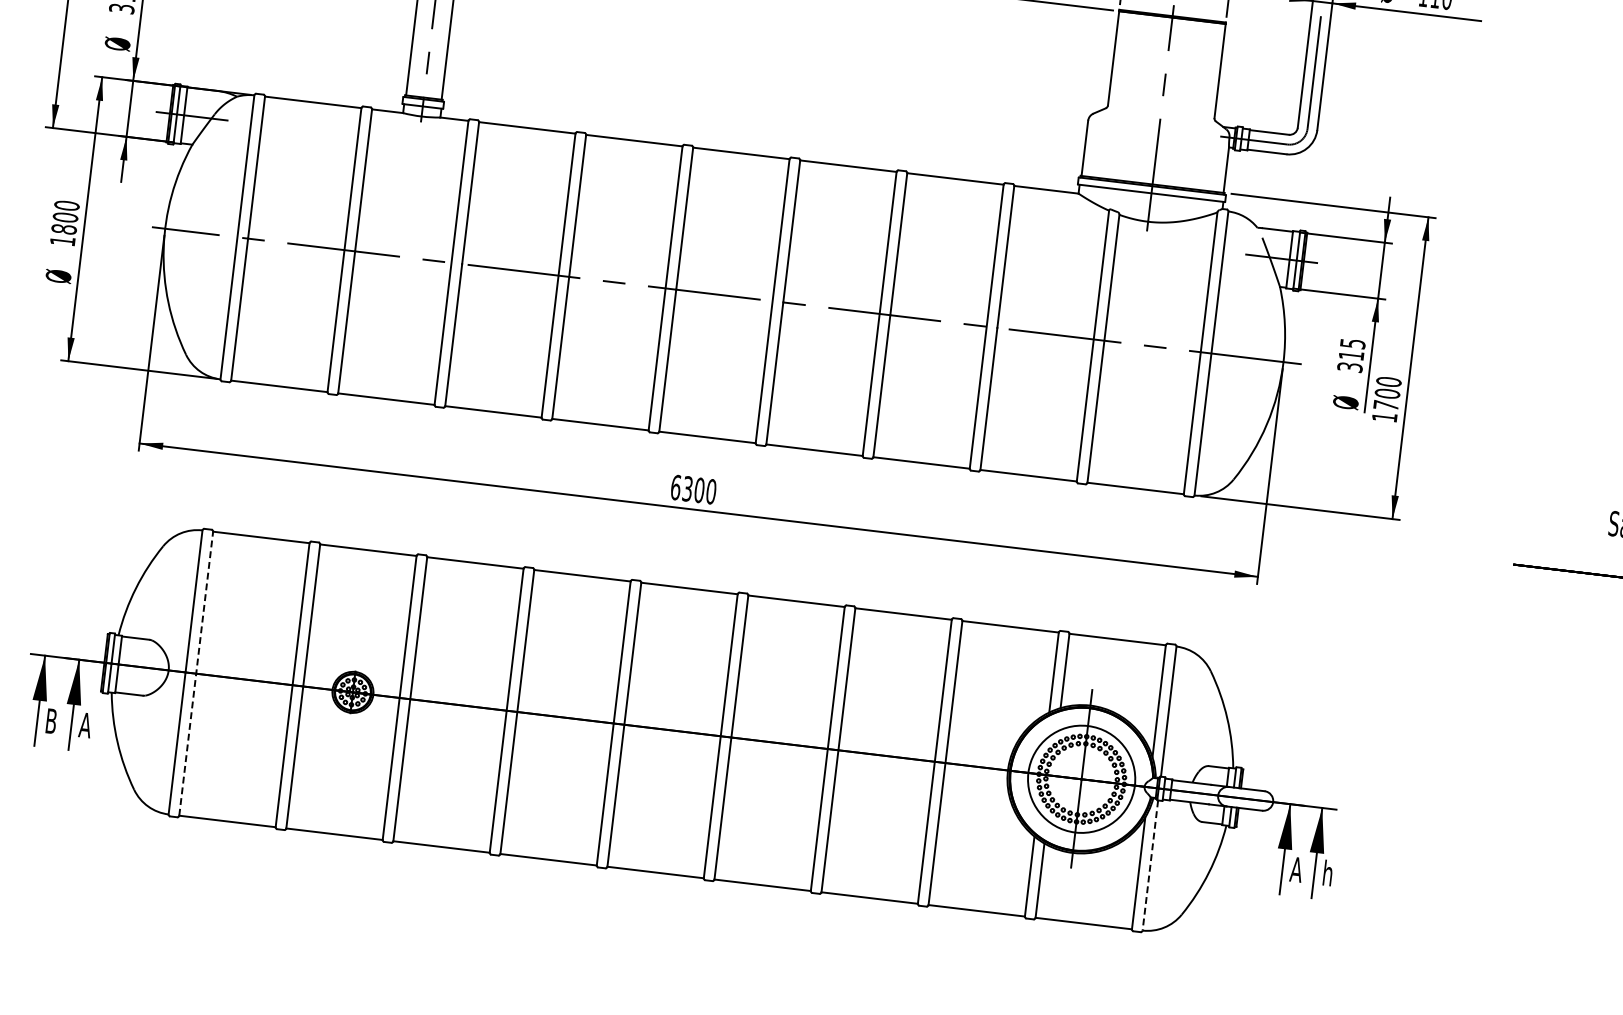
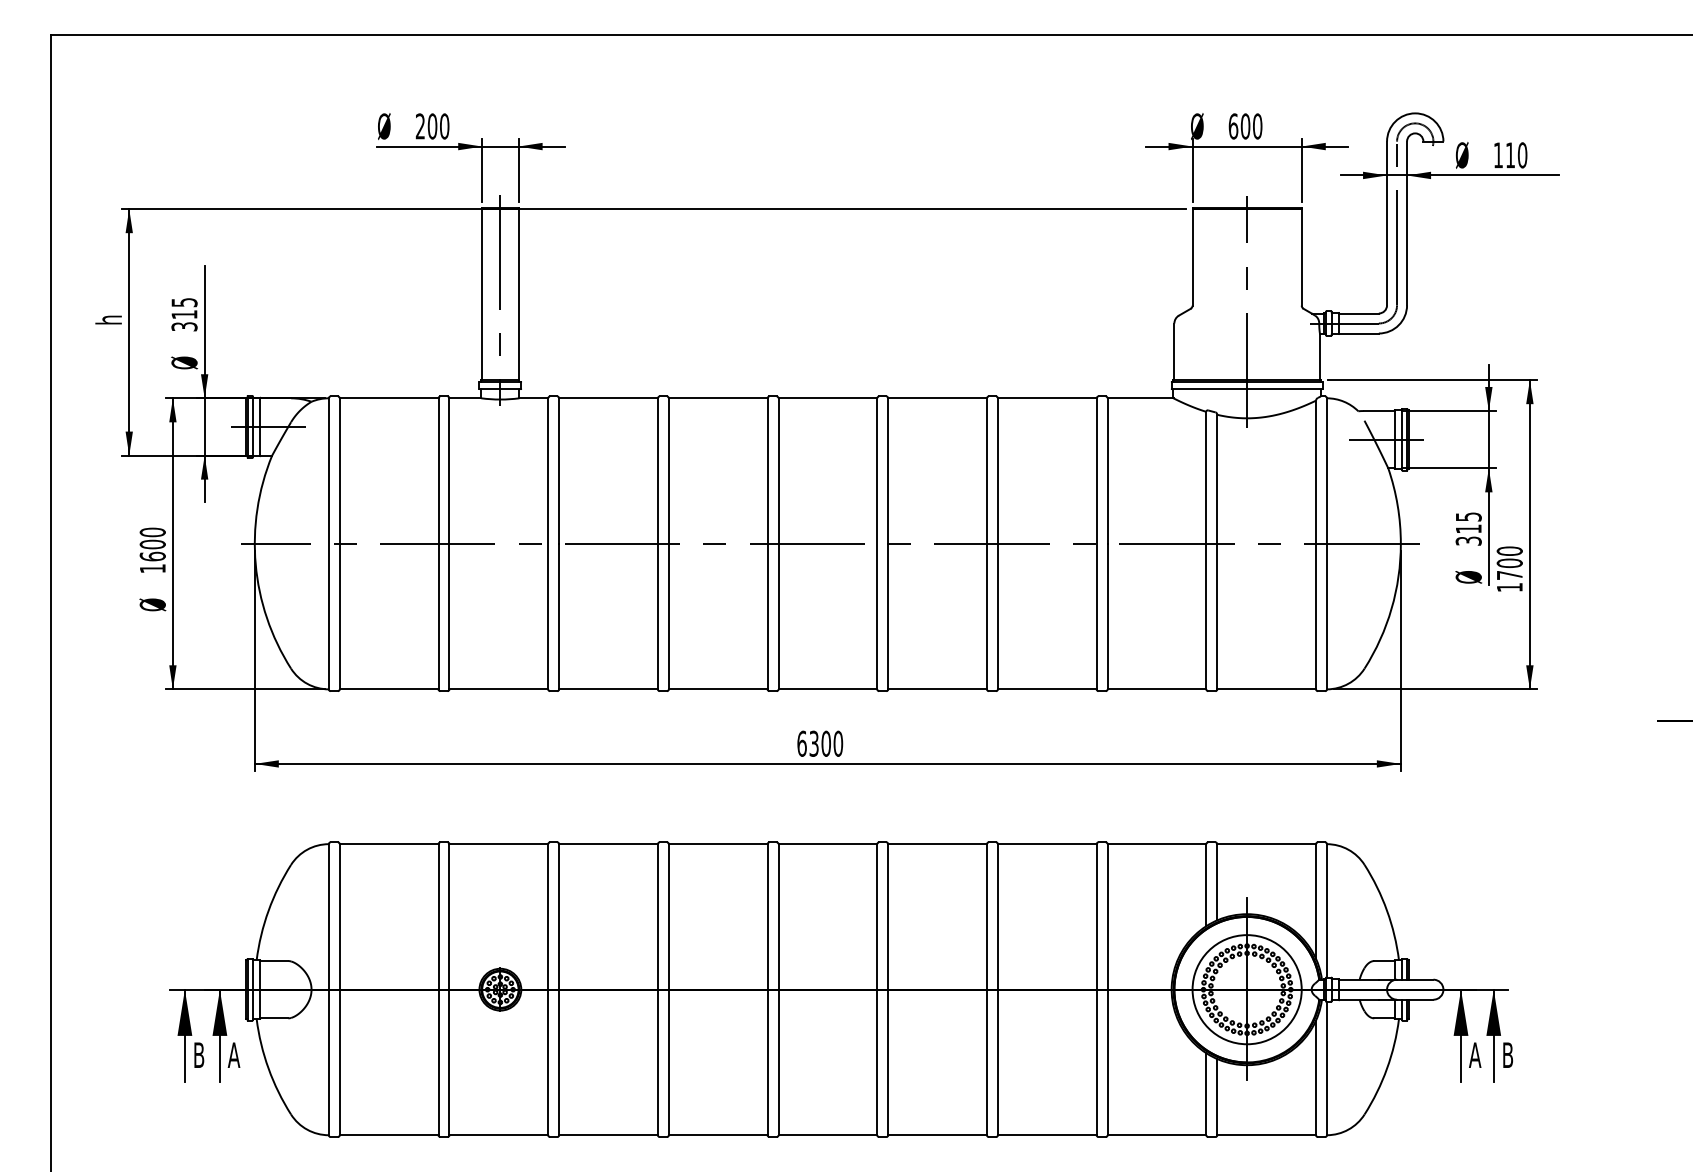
text: (63, 229) -> (152, 556), 1800 -> 1600
line: (196, 673) -> (339, 989), dashed -> solid
line: (1149, 865) -> (1326, 1068), dashed -> solid
text: (1329, 872) -> (1508, 1054), h -> B

